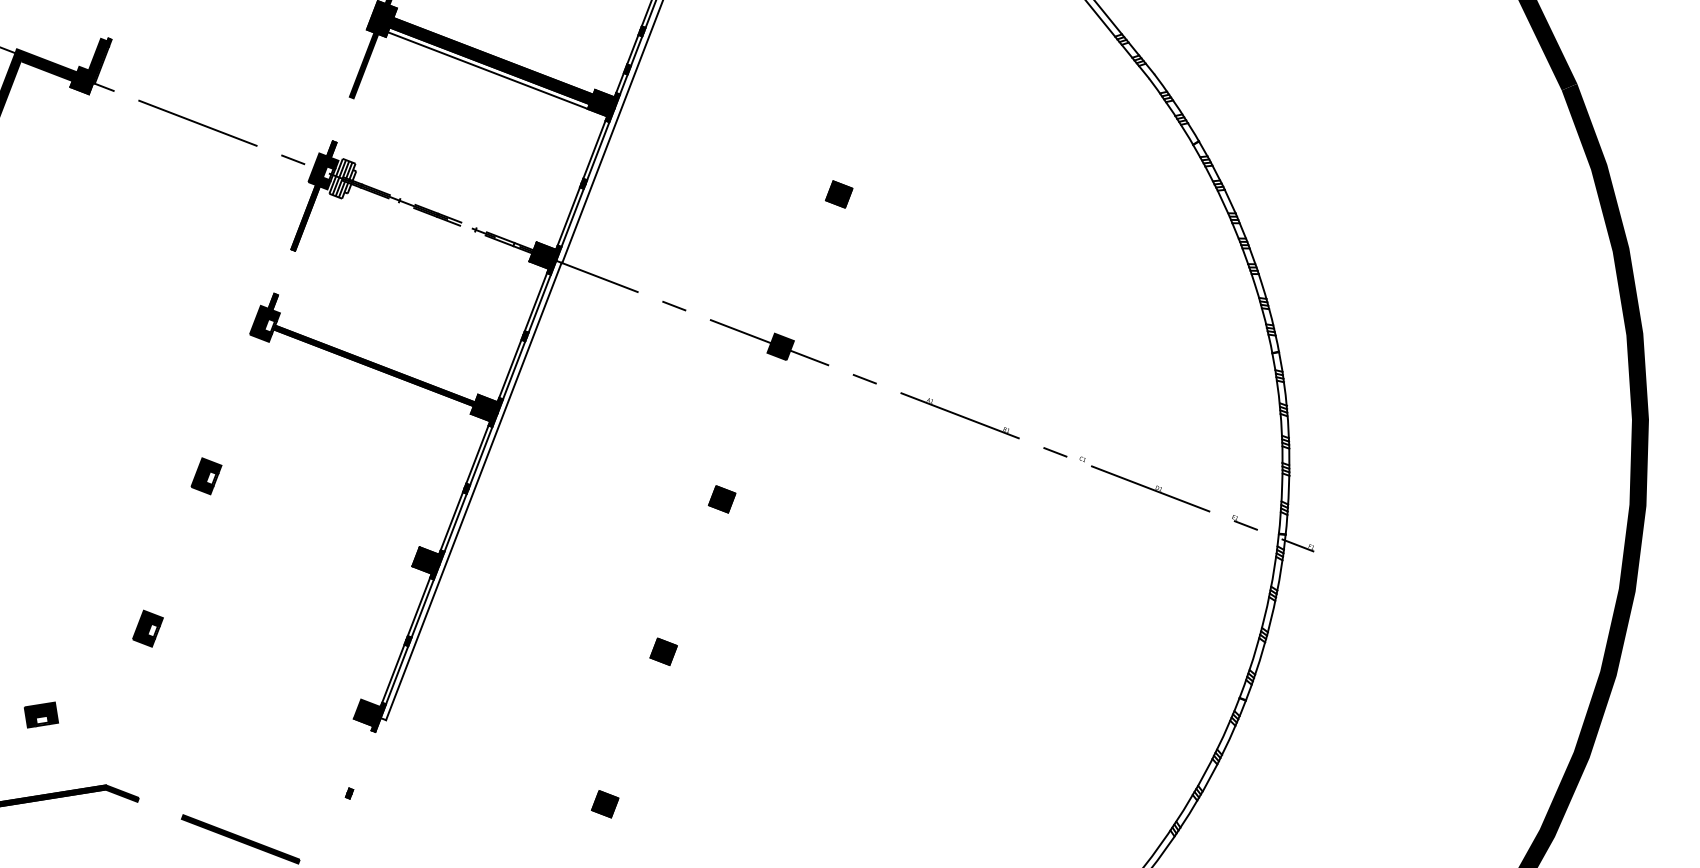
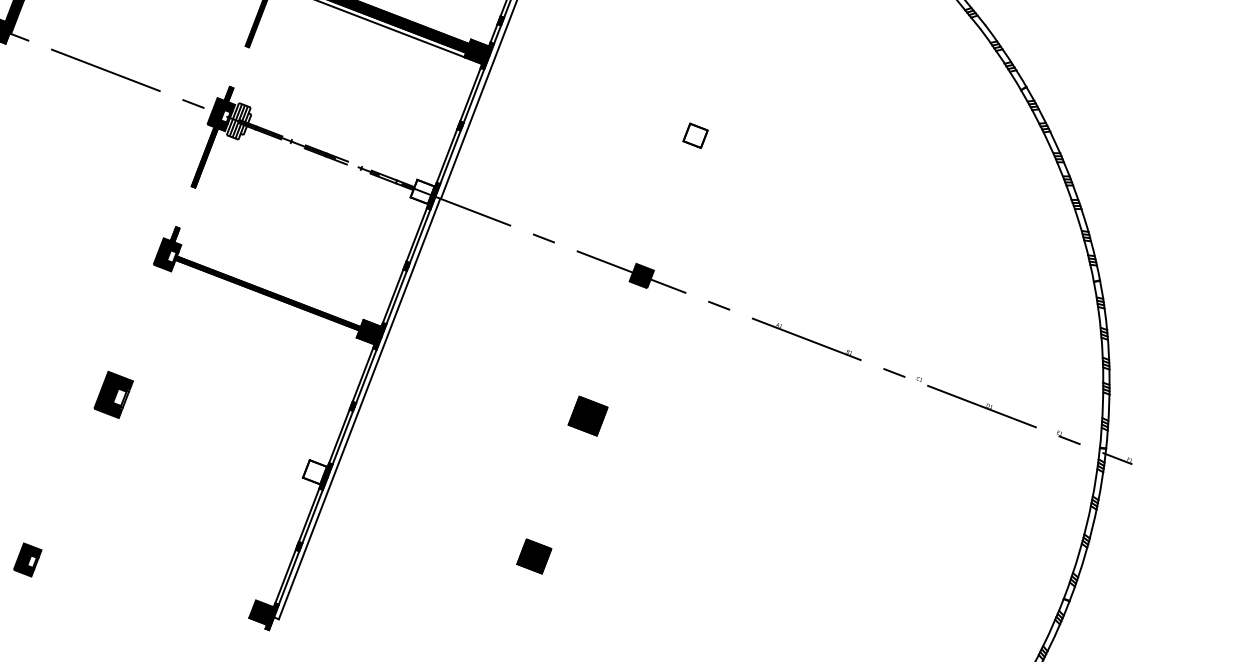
fill: (839, 194) -> (695, 135), removed
fill: (542, 255) -> (422, 191), removed
part: (206, 476) -> (113, 395), size x1.4
part: (721, 499) -> (587, 416), size x1.6
fill: (425, 560) -> (315, 472), removed
part: (147, 628) -> (27, 559), moved
part: (663, 651) -> (534, 556), size x1.4

